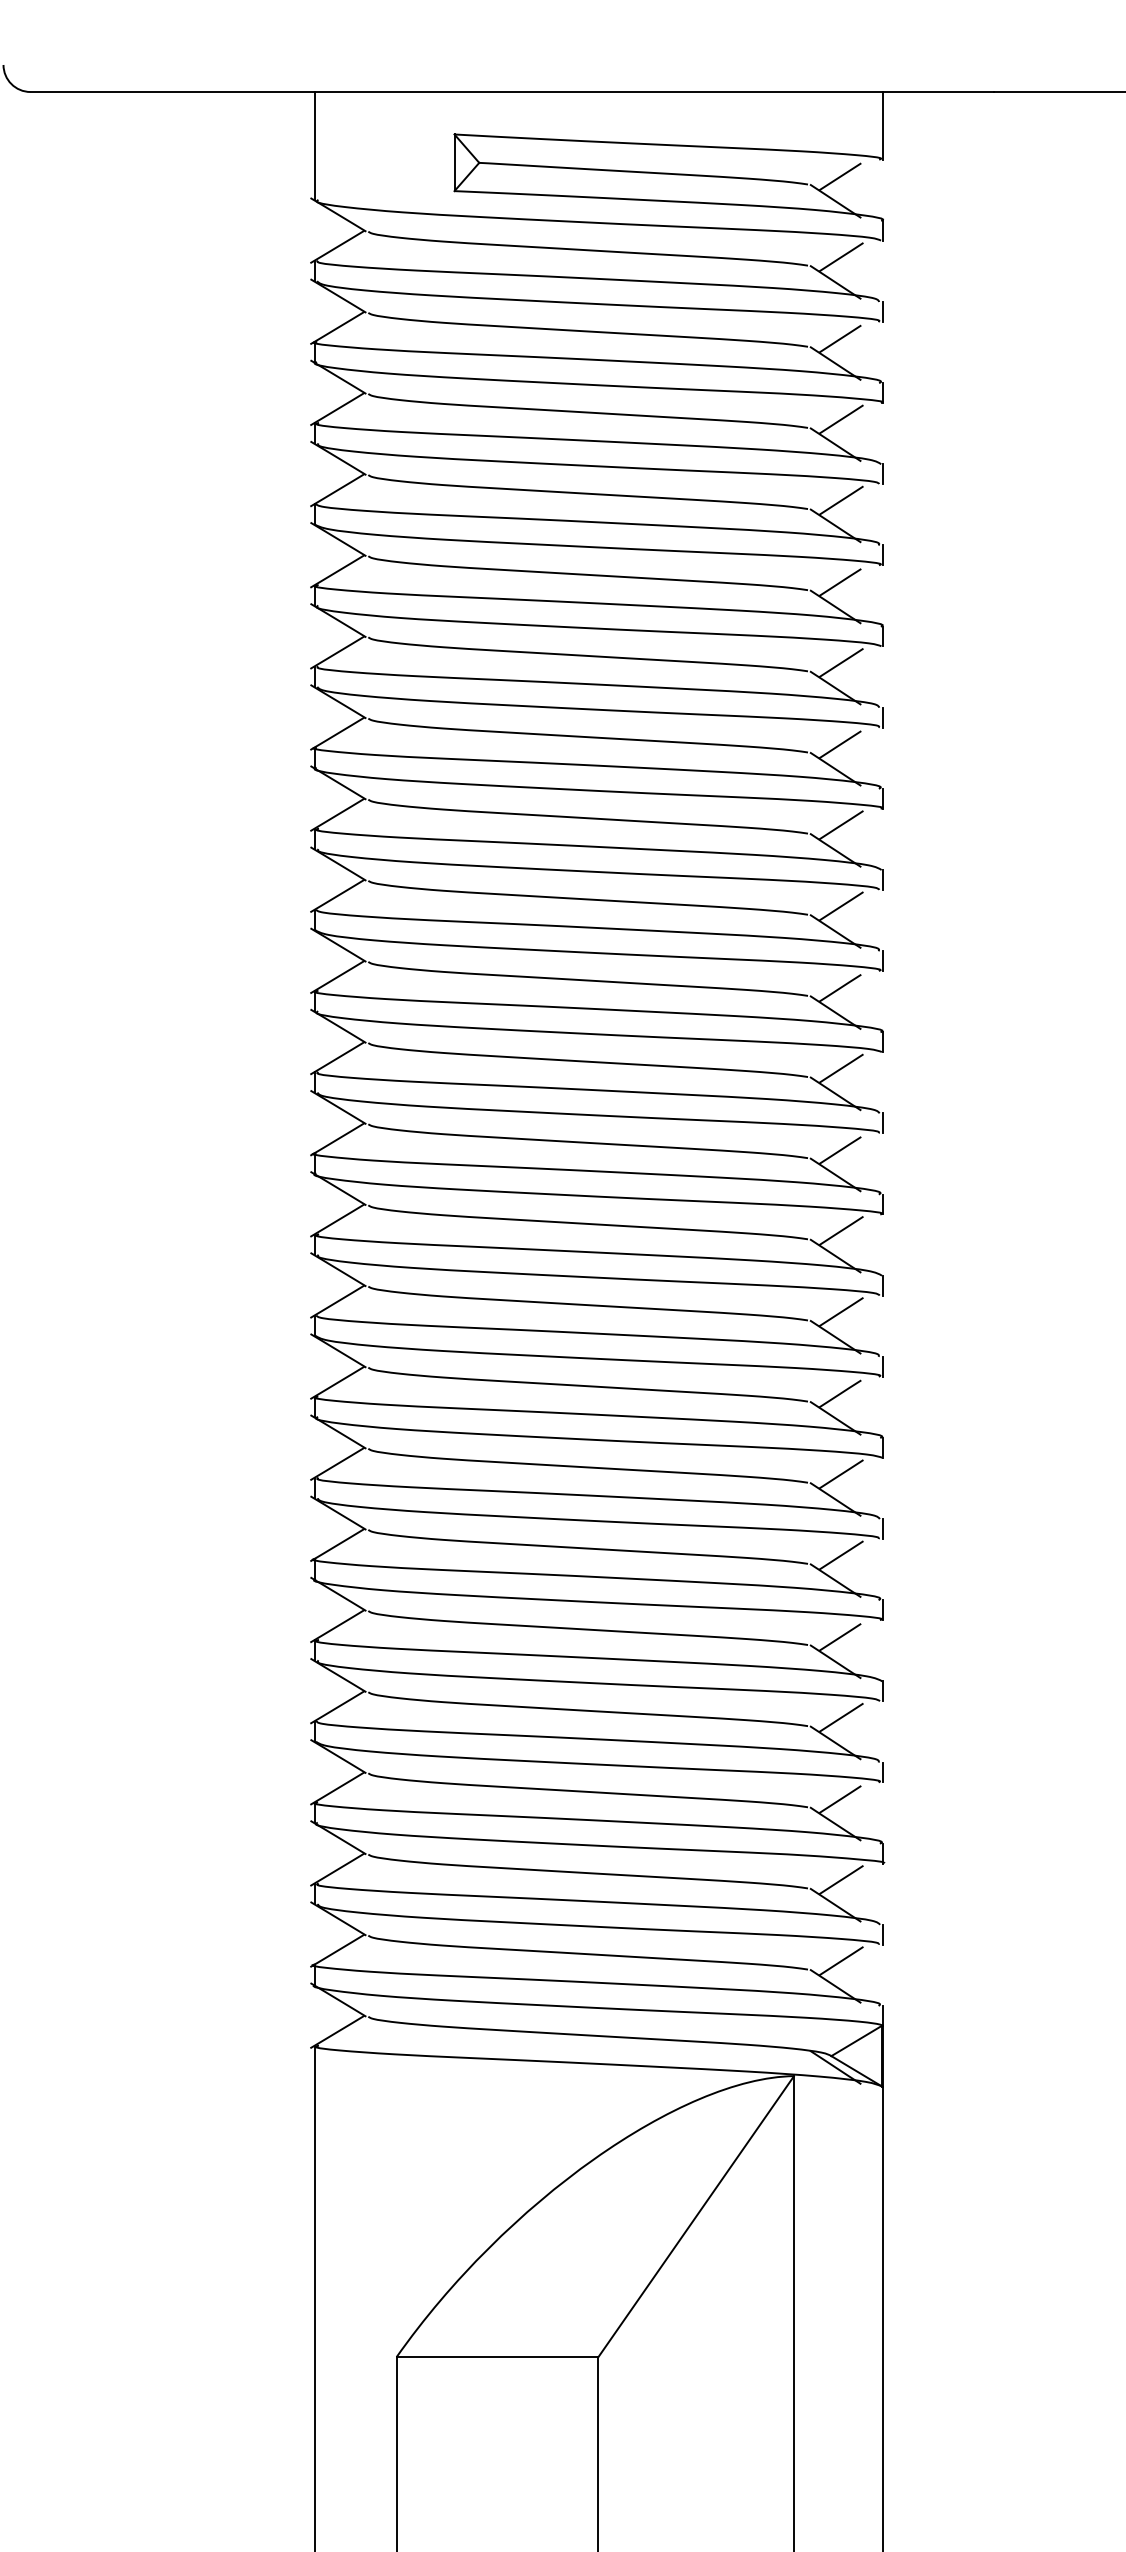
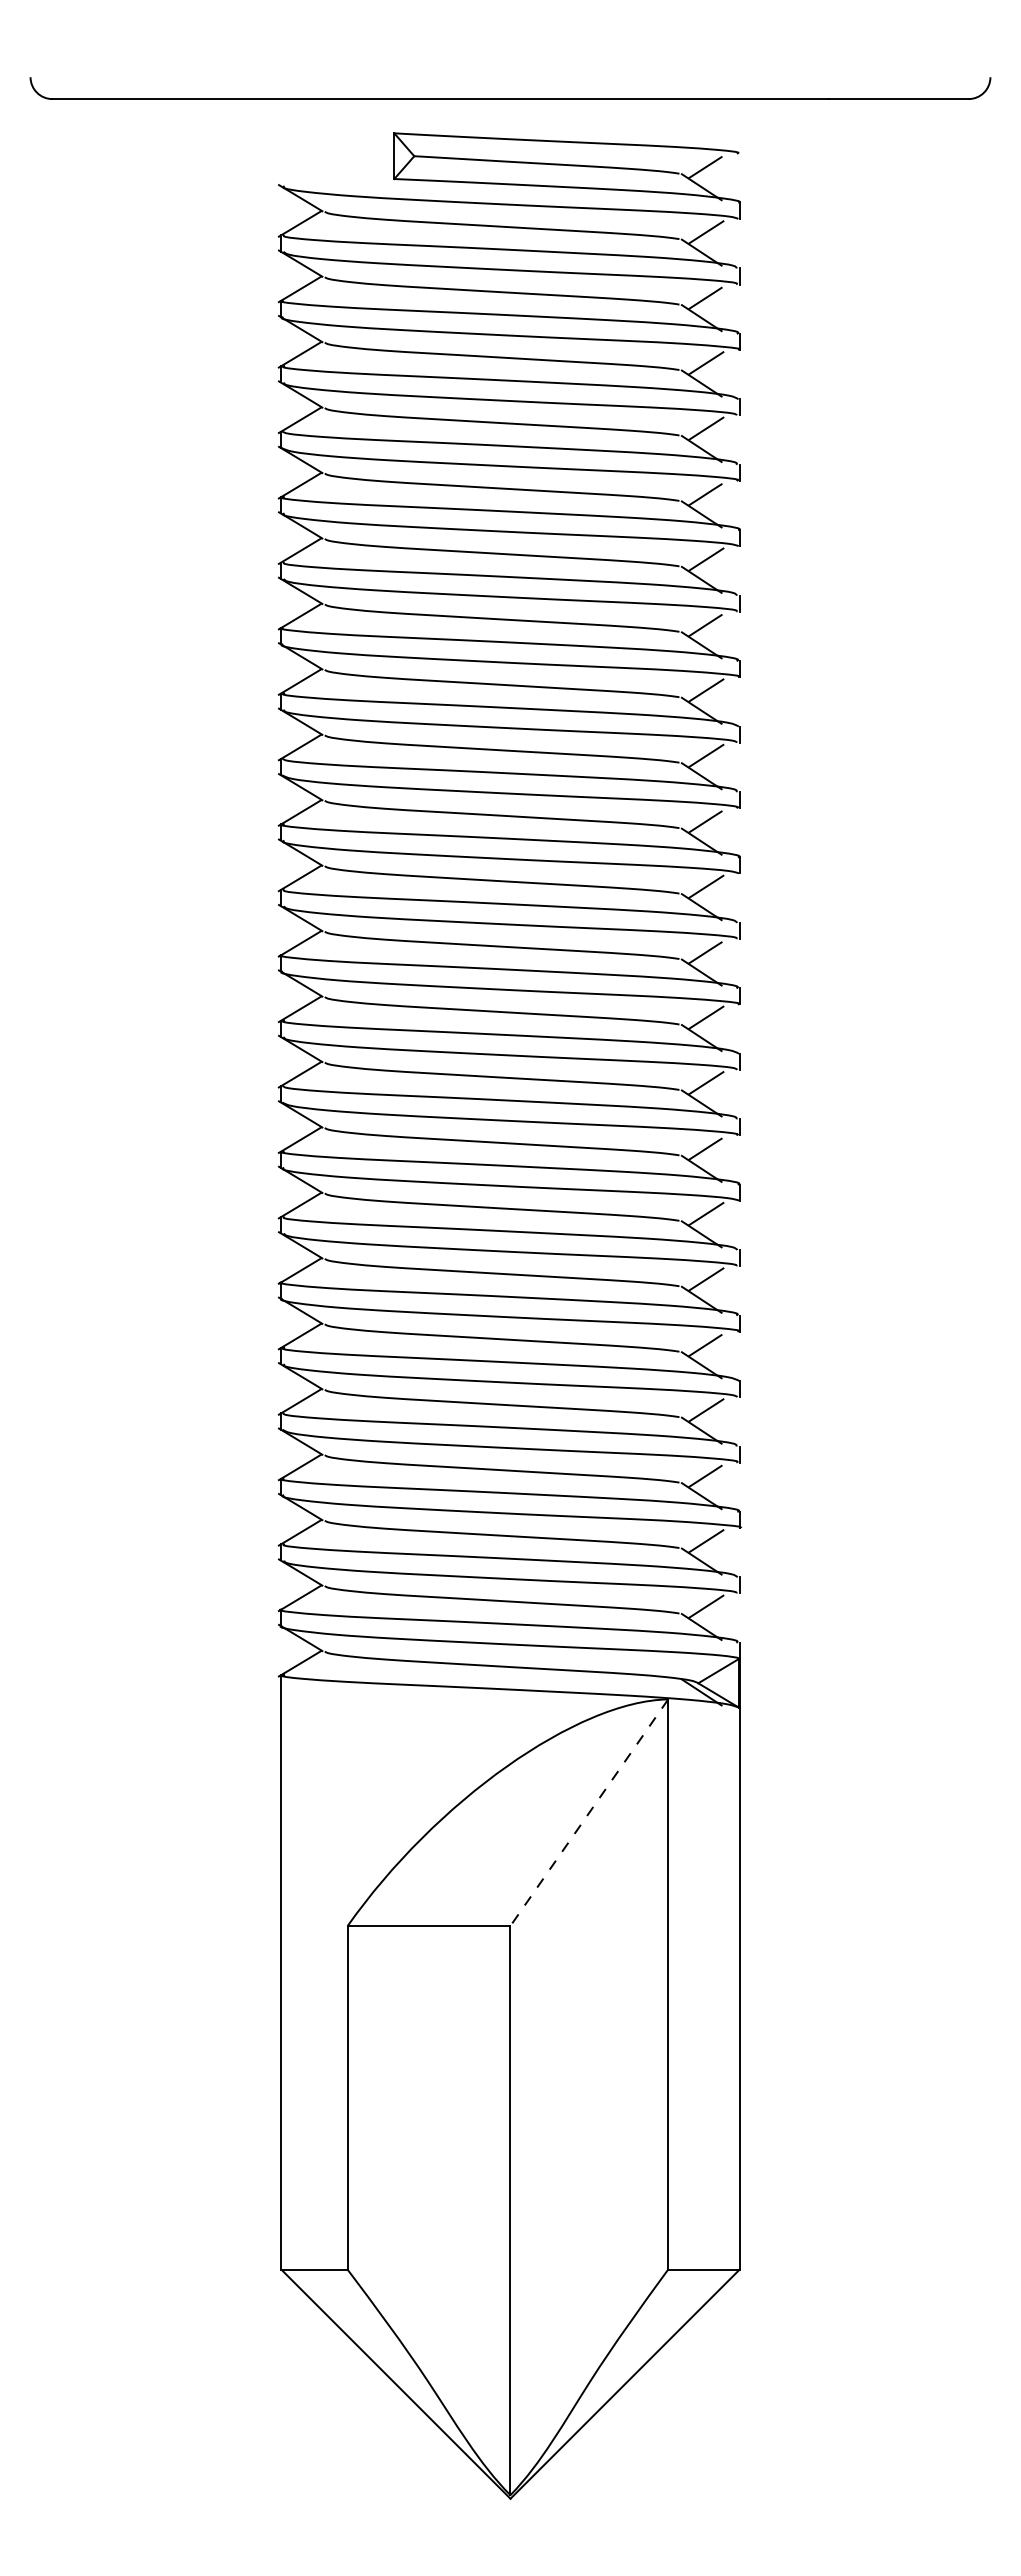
line: (882, 125) -> (739, 126), removed
line: (314, 145) -> (281, 142), removed
line: (695, 2217) -> (588, 1813), solid -> dashed

